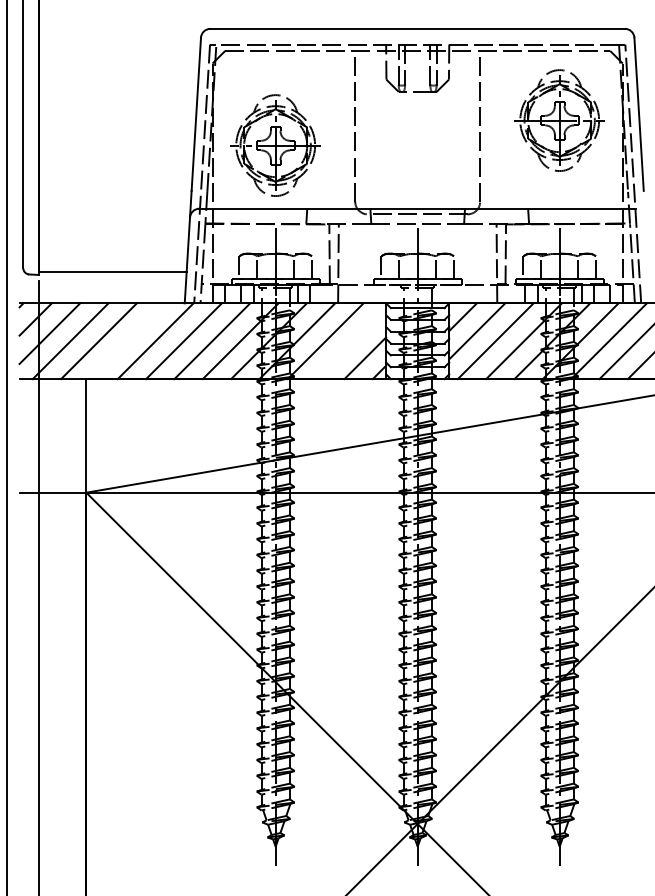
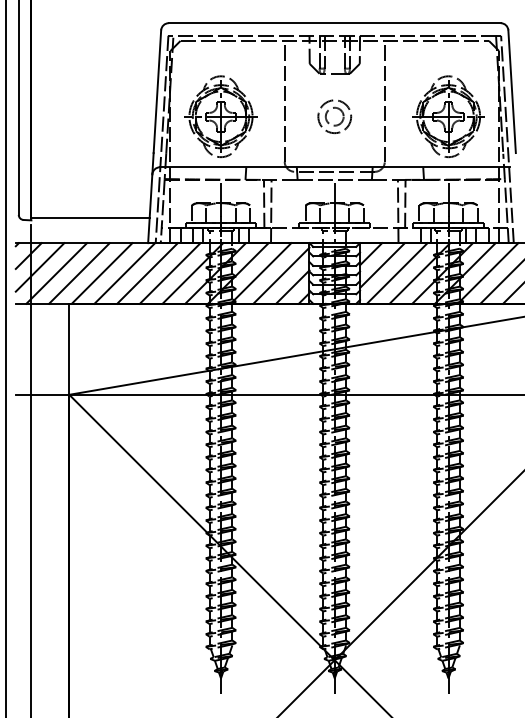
part: (559, 120) -> (448, 116), moved
part: (421, 136) -> (337, 109), added
line: (127, 341) -> (102, 273), added
line: (351, 344) -> (281, 276), added

